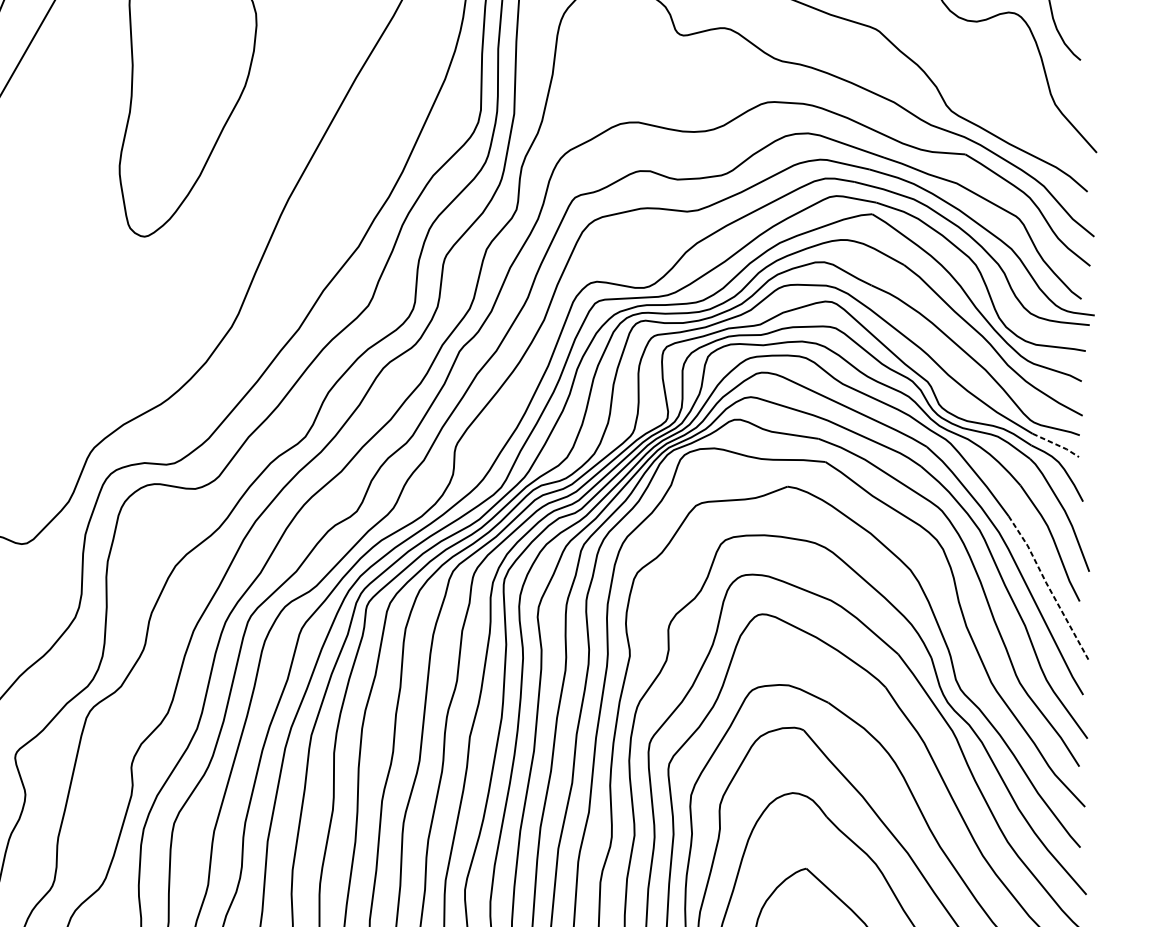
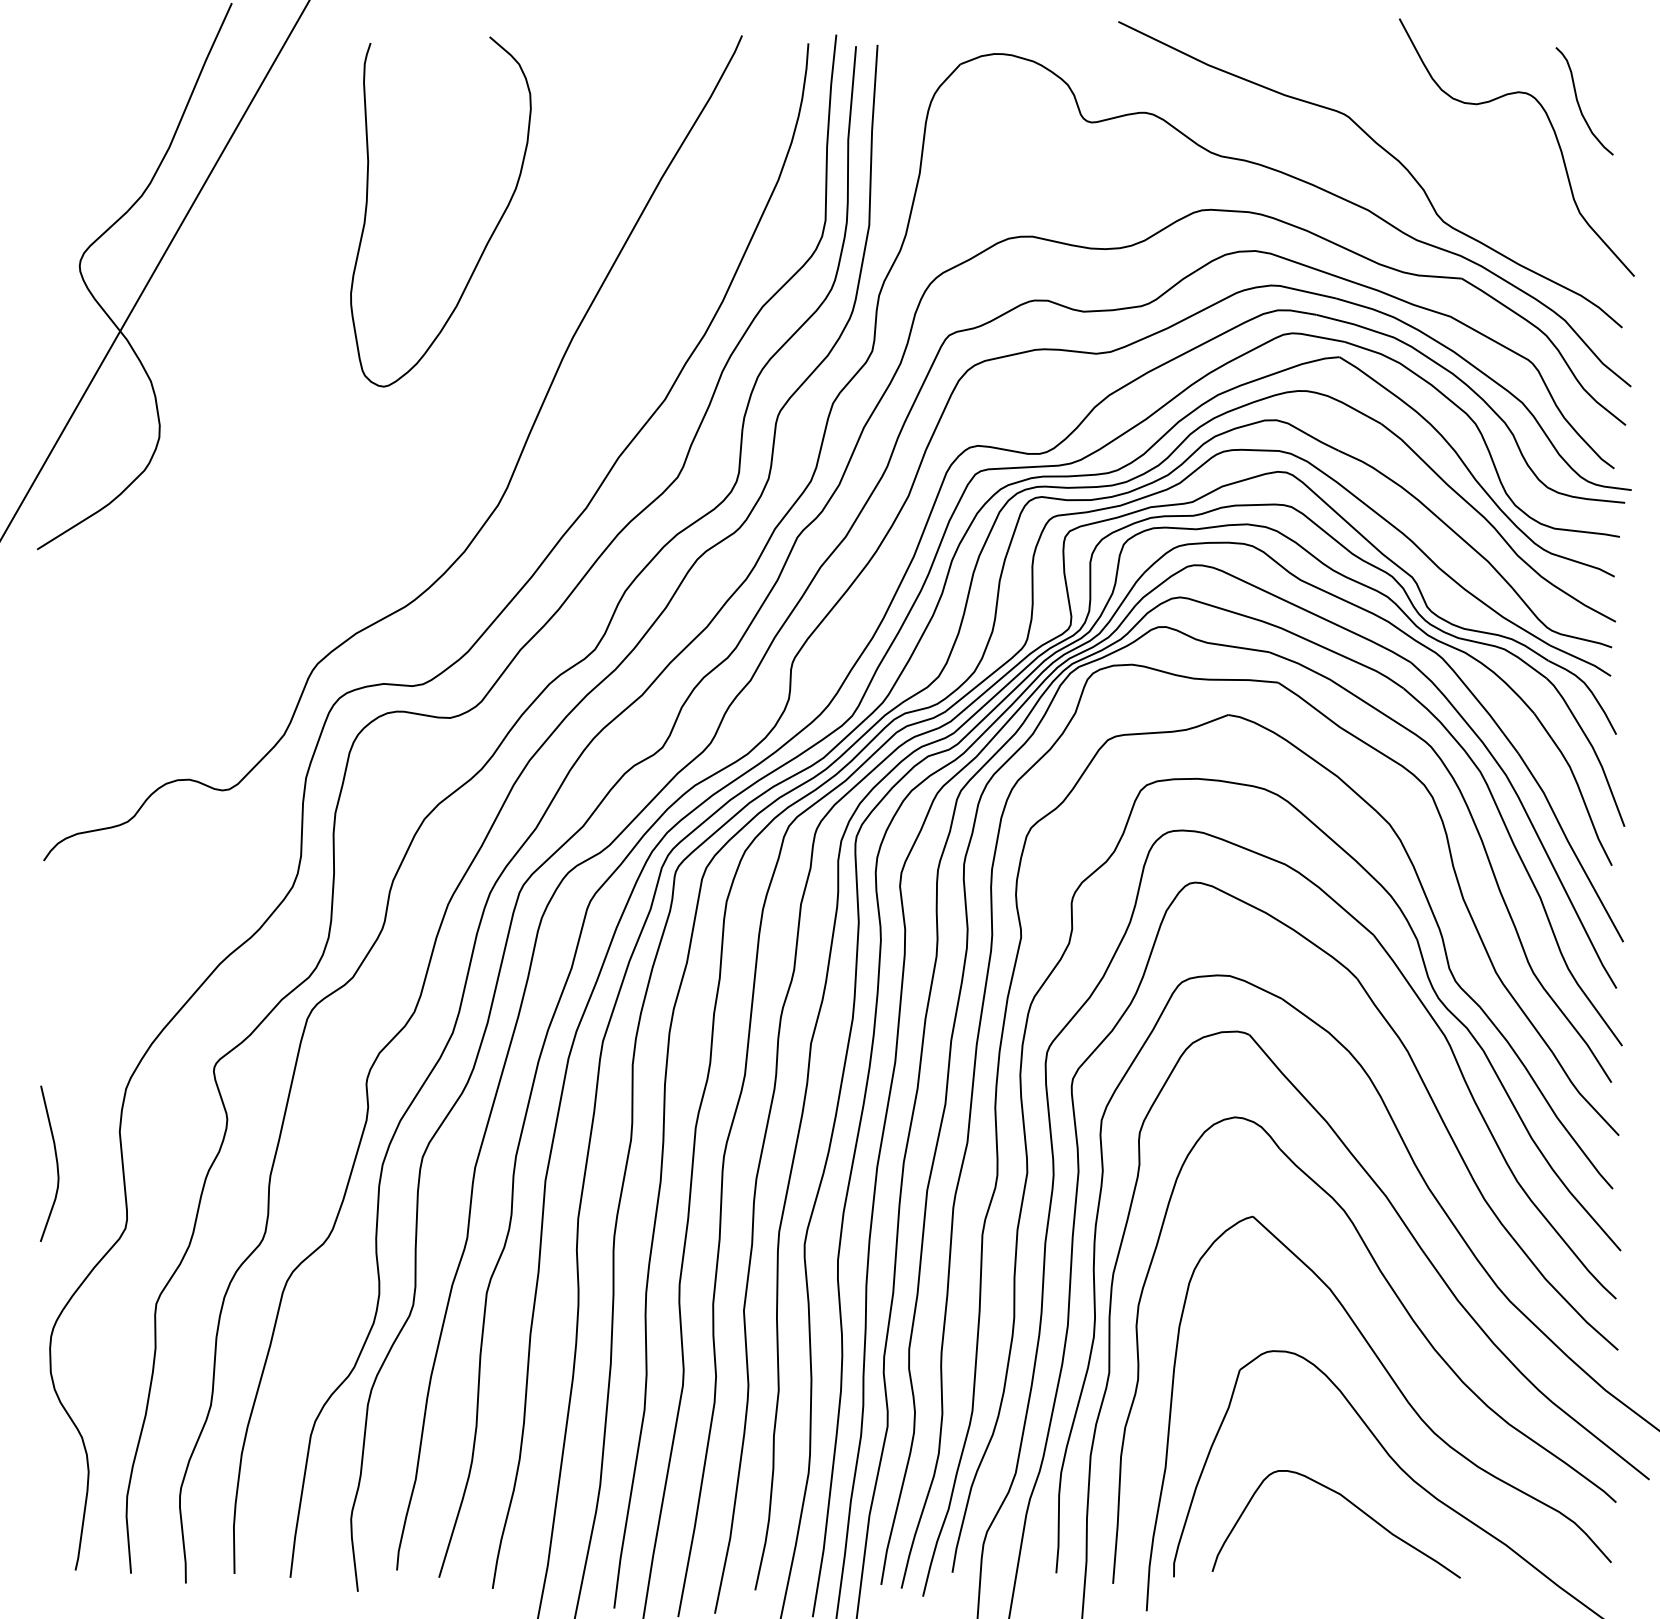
line: (1057, 445) -> (1582, 660), dashed -> solid
line: (1048, 586) -> (1570, 846), dashed -> solid

